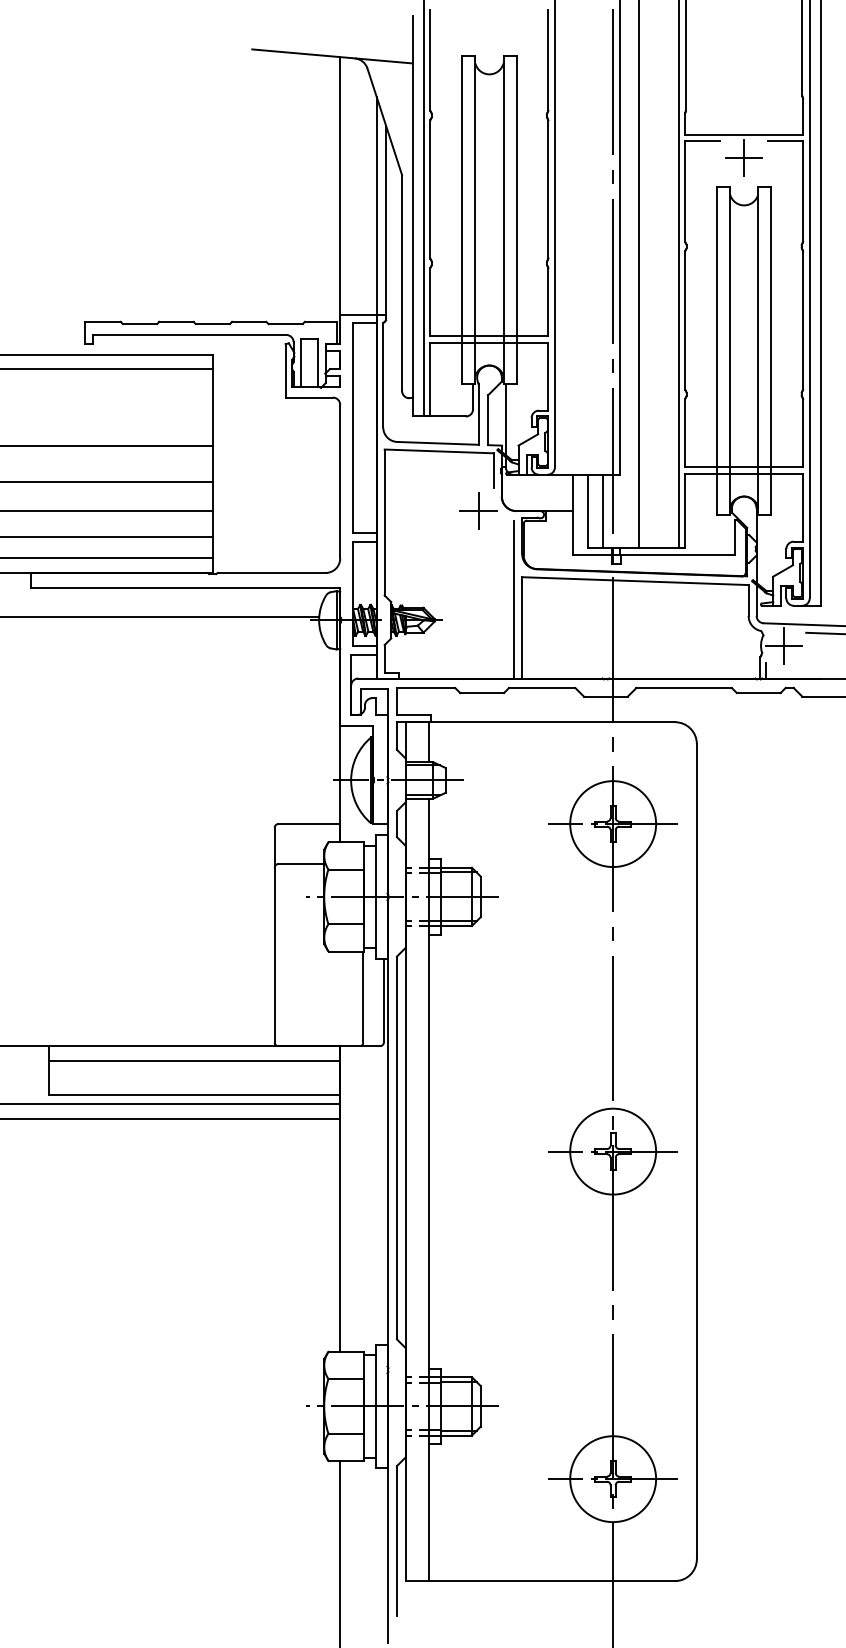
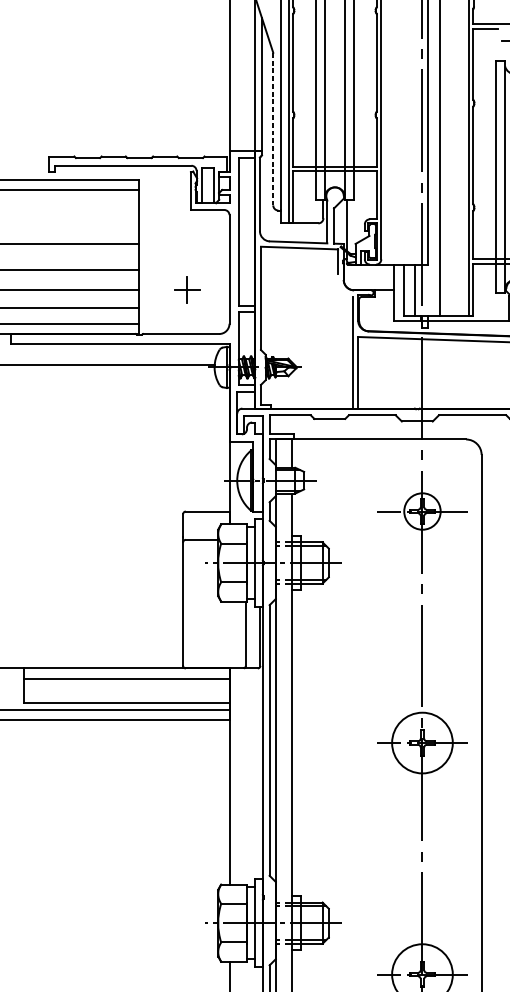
line: (402, 283) -> (273, 129), solid -> dashed
part: (478, 510) -> (187, 289), moved
circle: (613, 824) -> (422, 511), size x0.6

